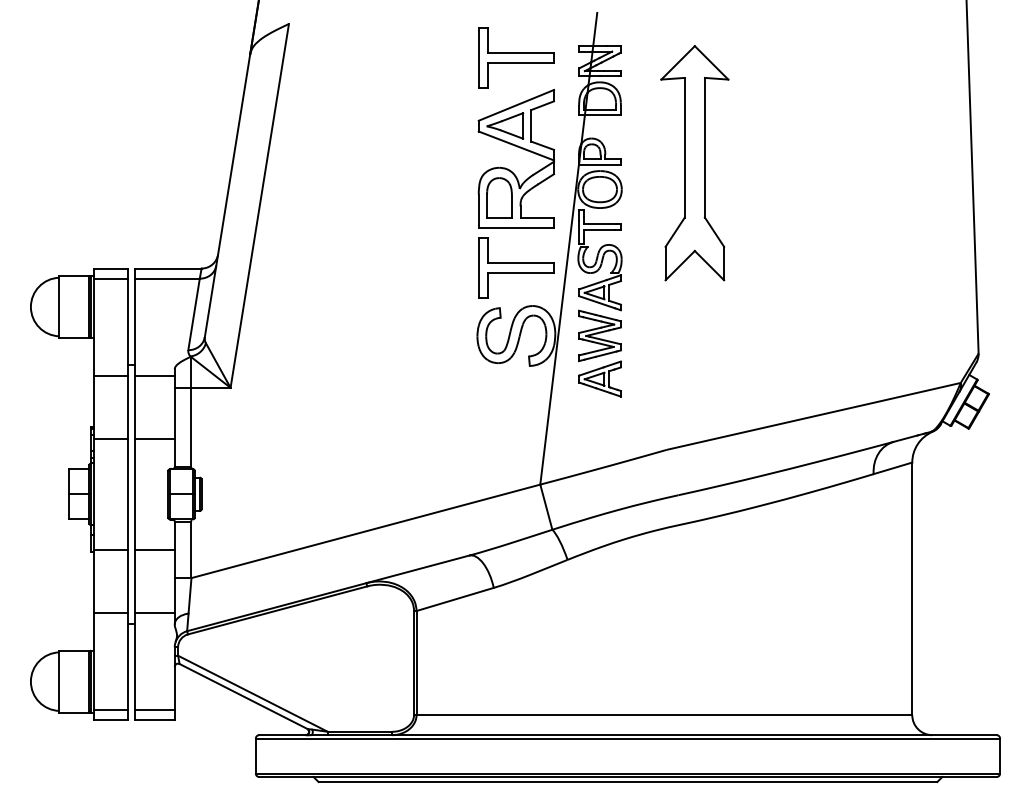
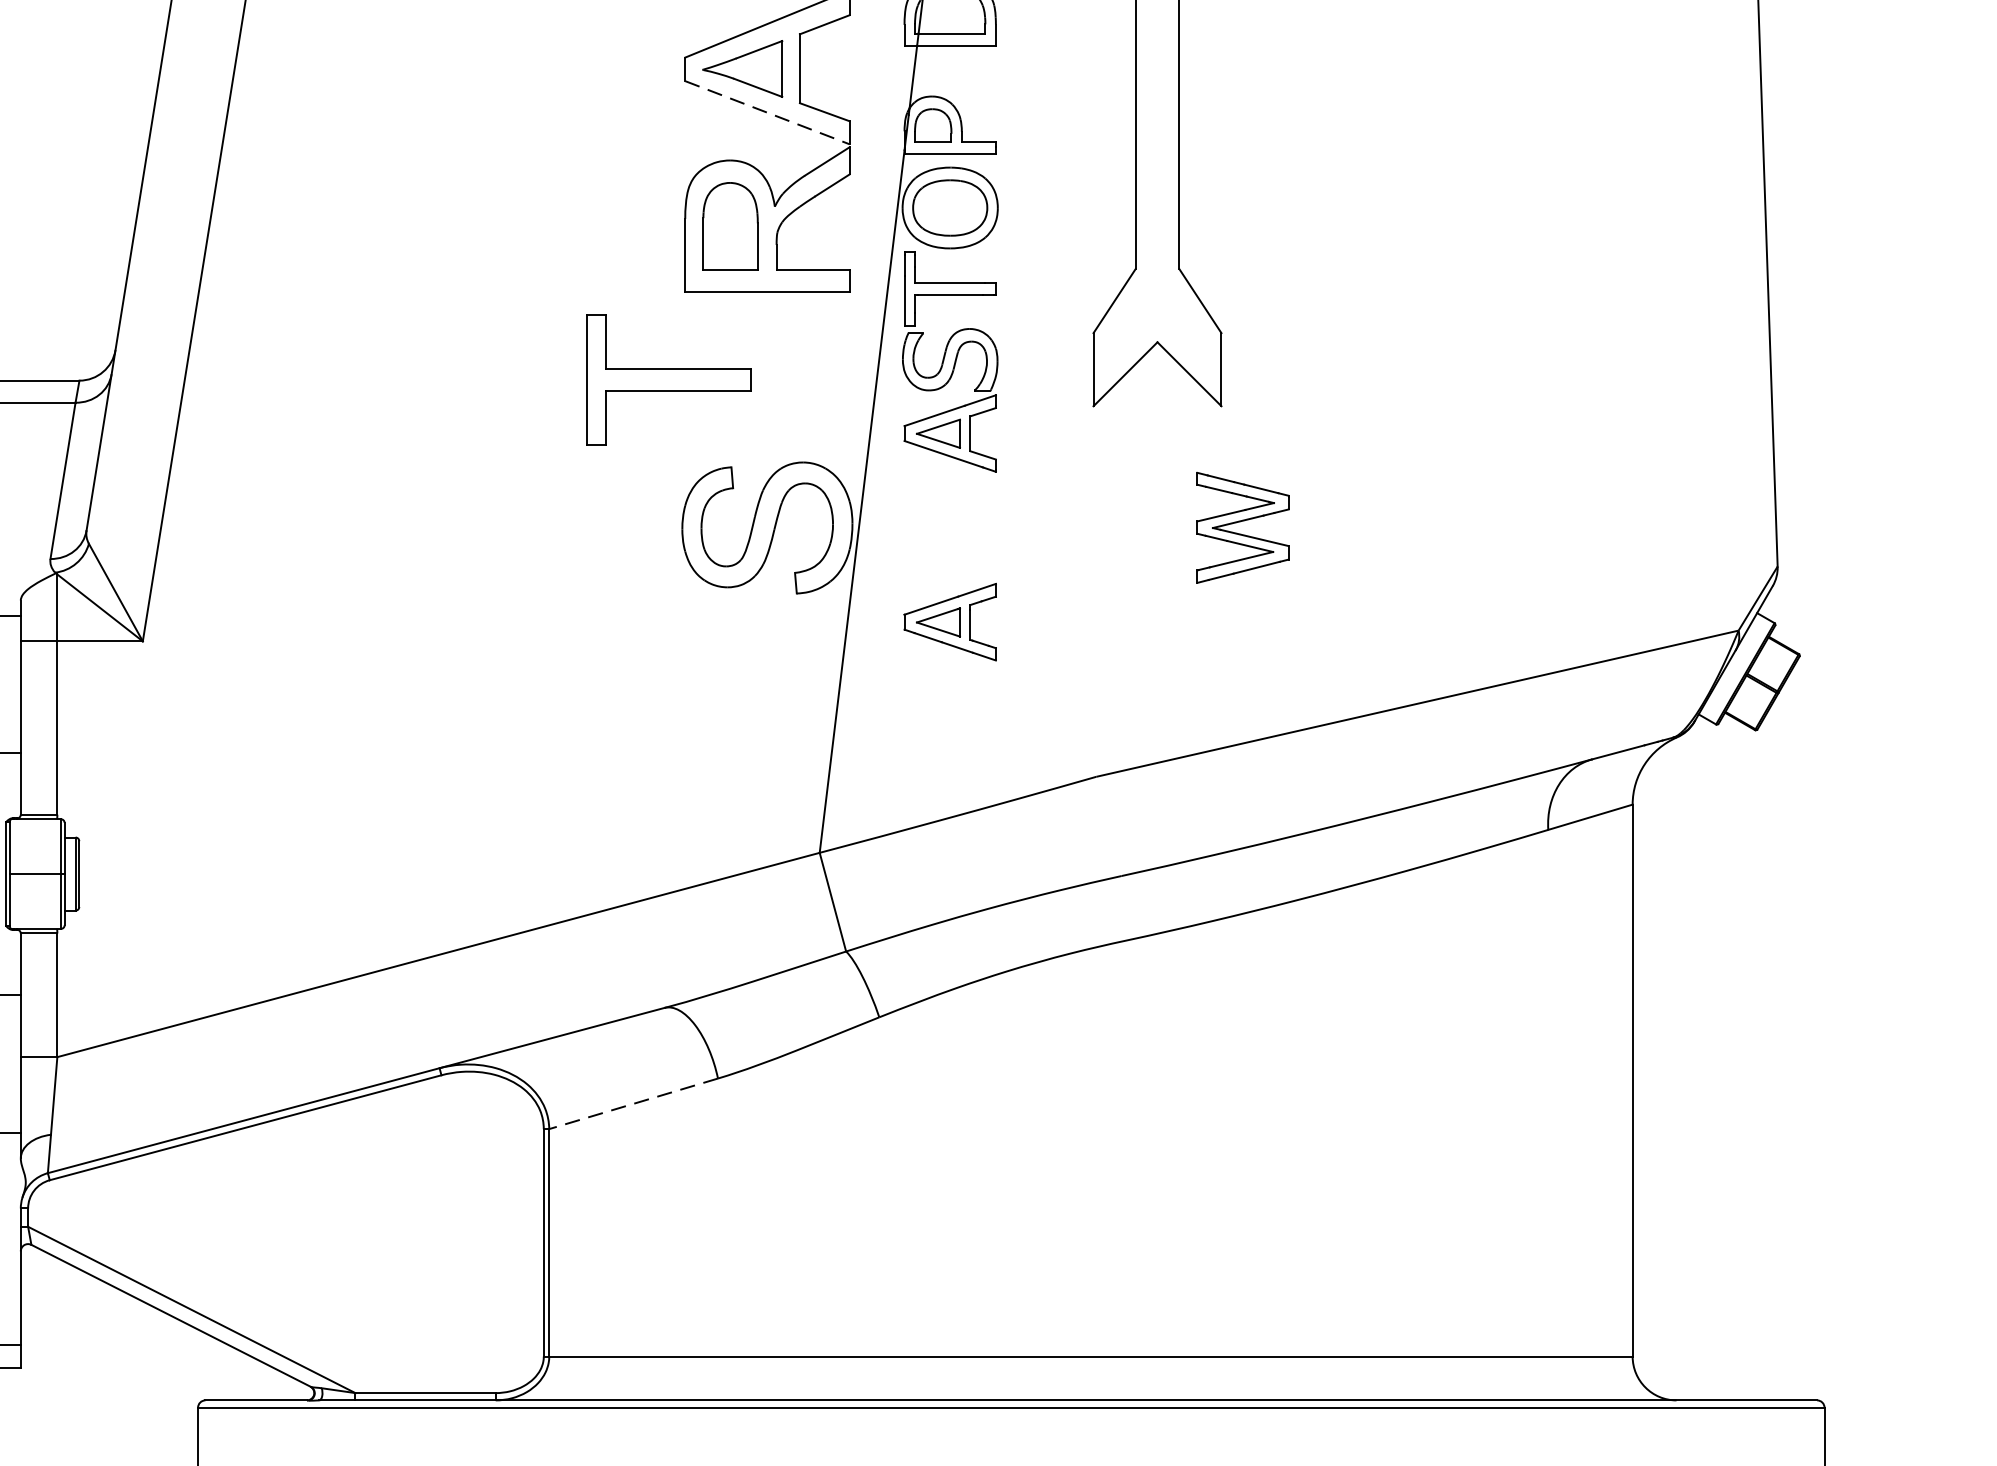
line: (516, 146) -> (767, 113), solid -> dashed
part: (516, 267) -> (669, 378), moved
part: (599, 335) -> (1241, 526), moved
line: (454, 599) -> (632, 1103), solid -> dashed

